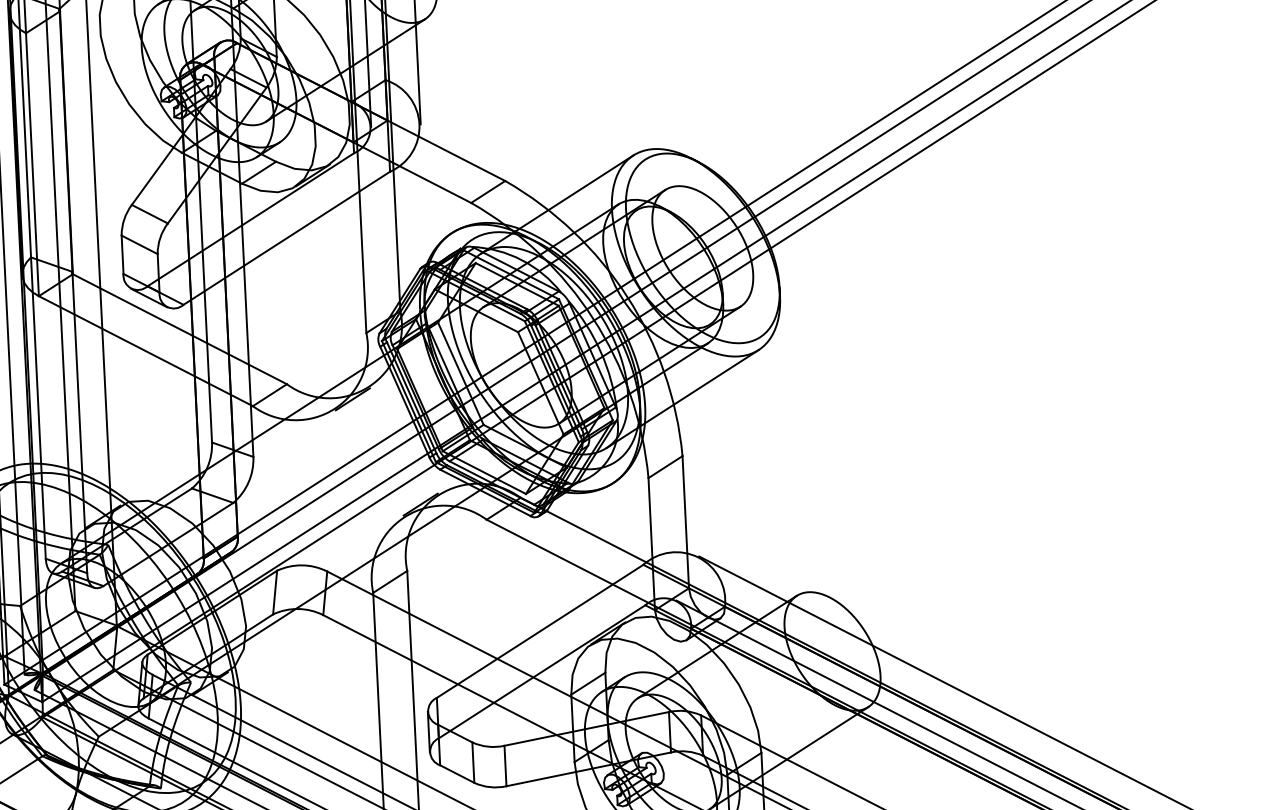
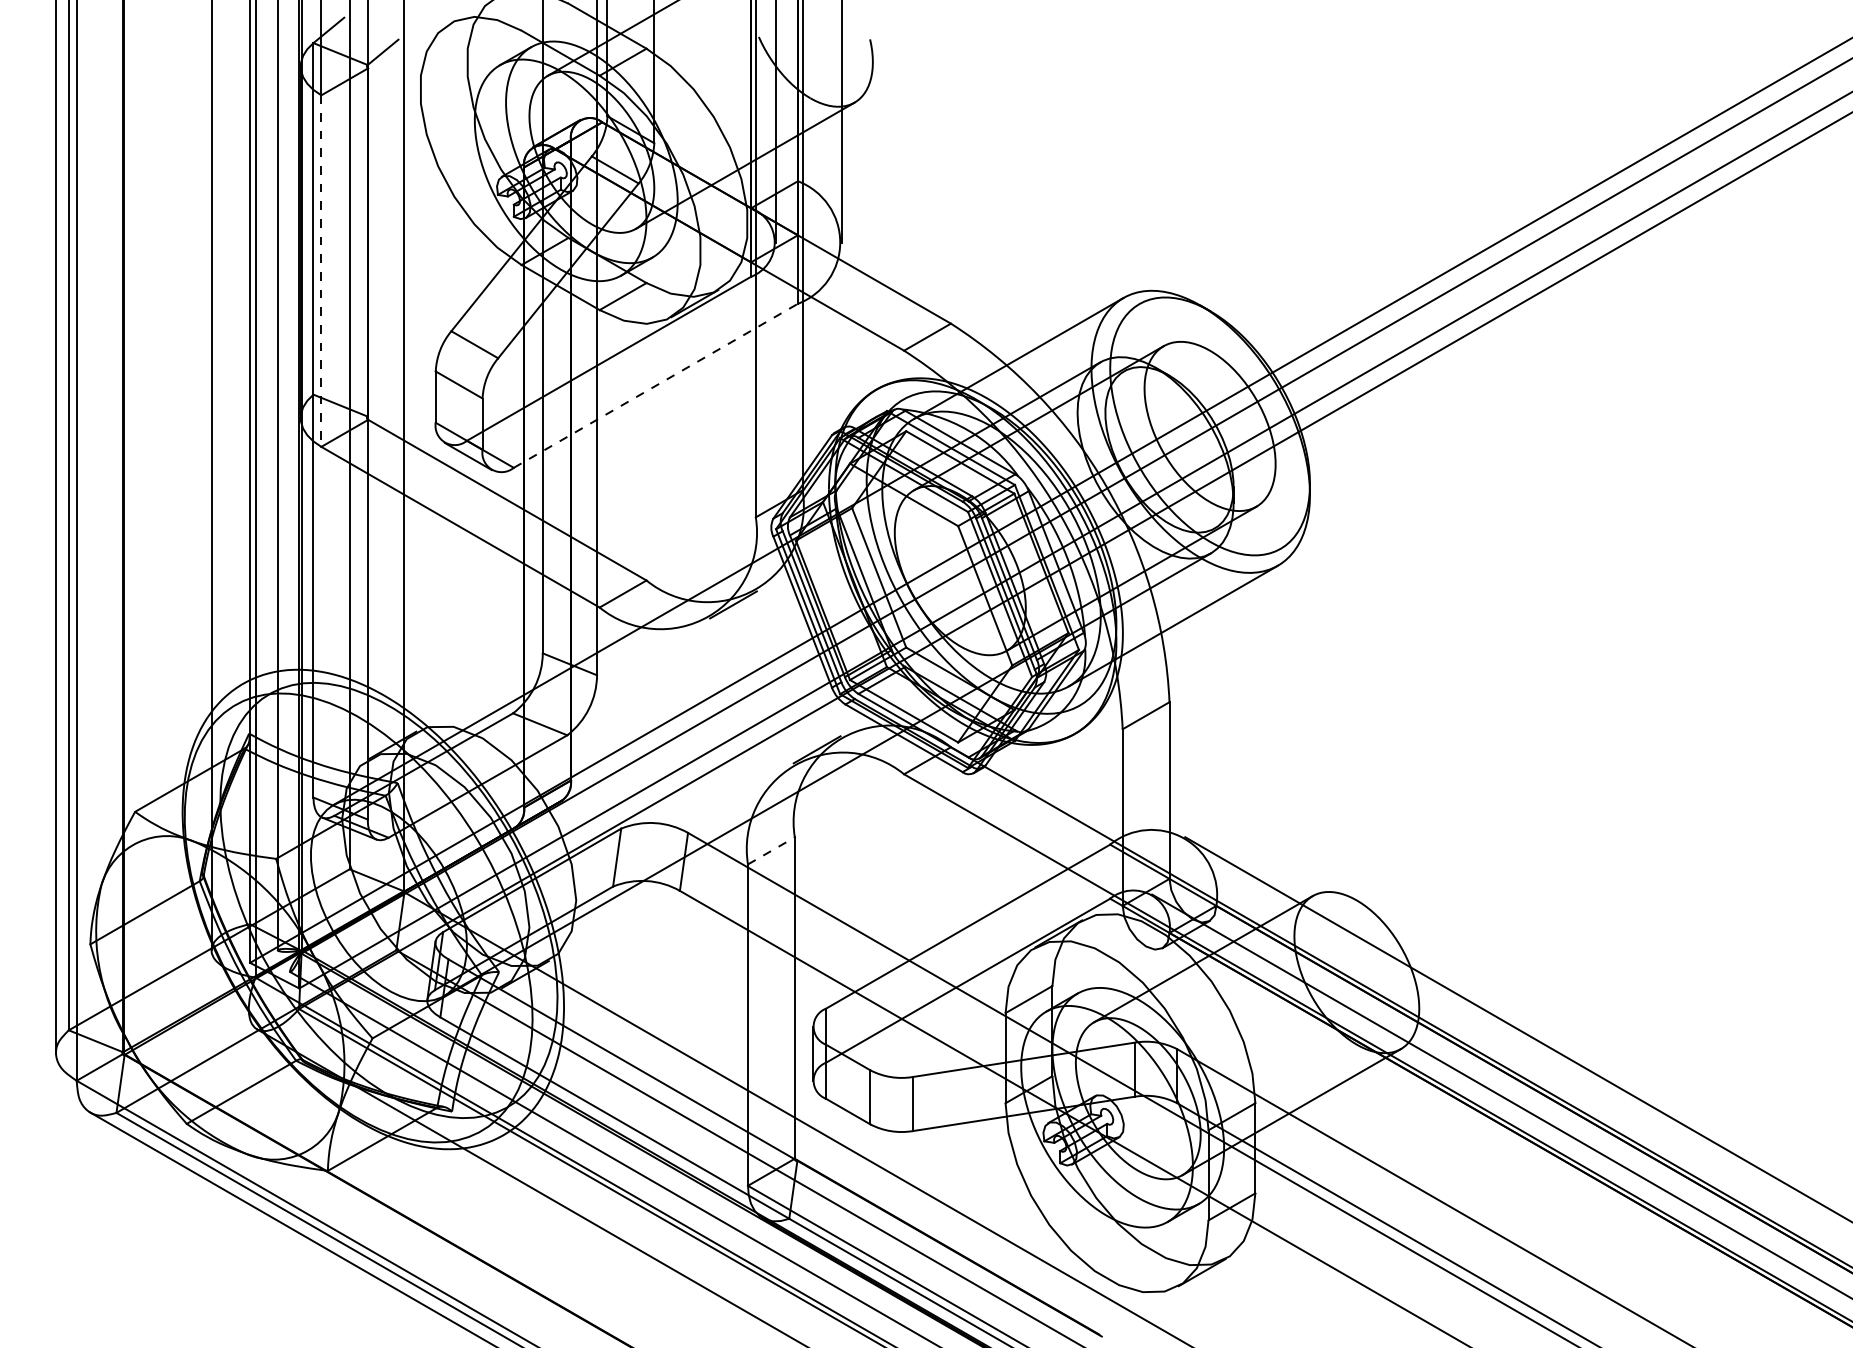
line: (32, 165) -> (321, 271), solid -> dashed
line: (287, 238) -> (656, 385), solid -> dashed
line: (390, 581) -> (771, 850), solid -> dashed

